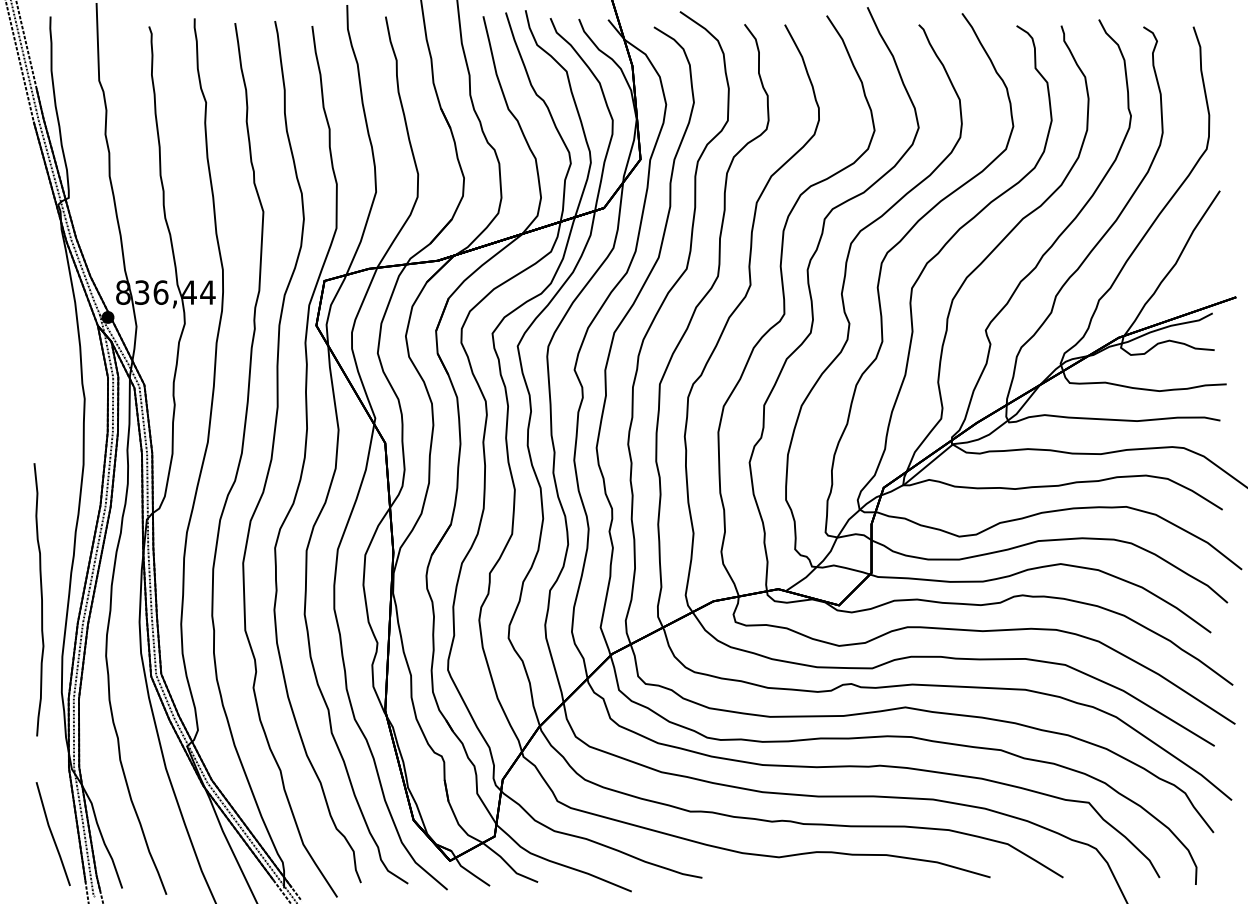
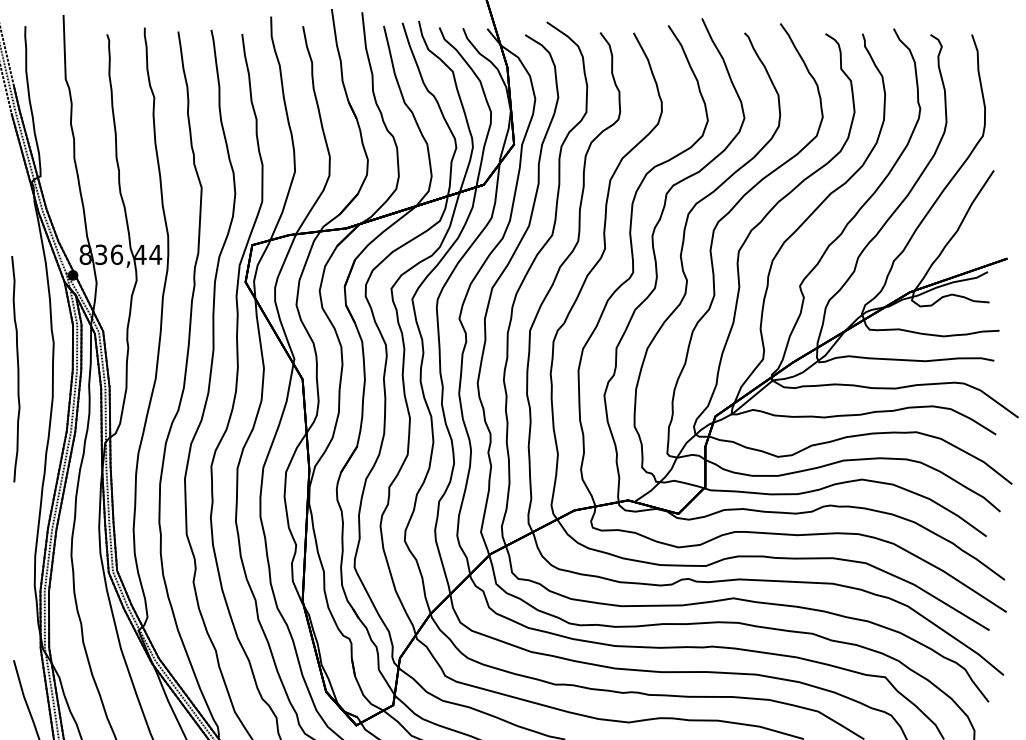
curve: (41, 599) -> (17, 368), moved

